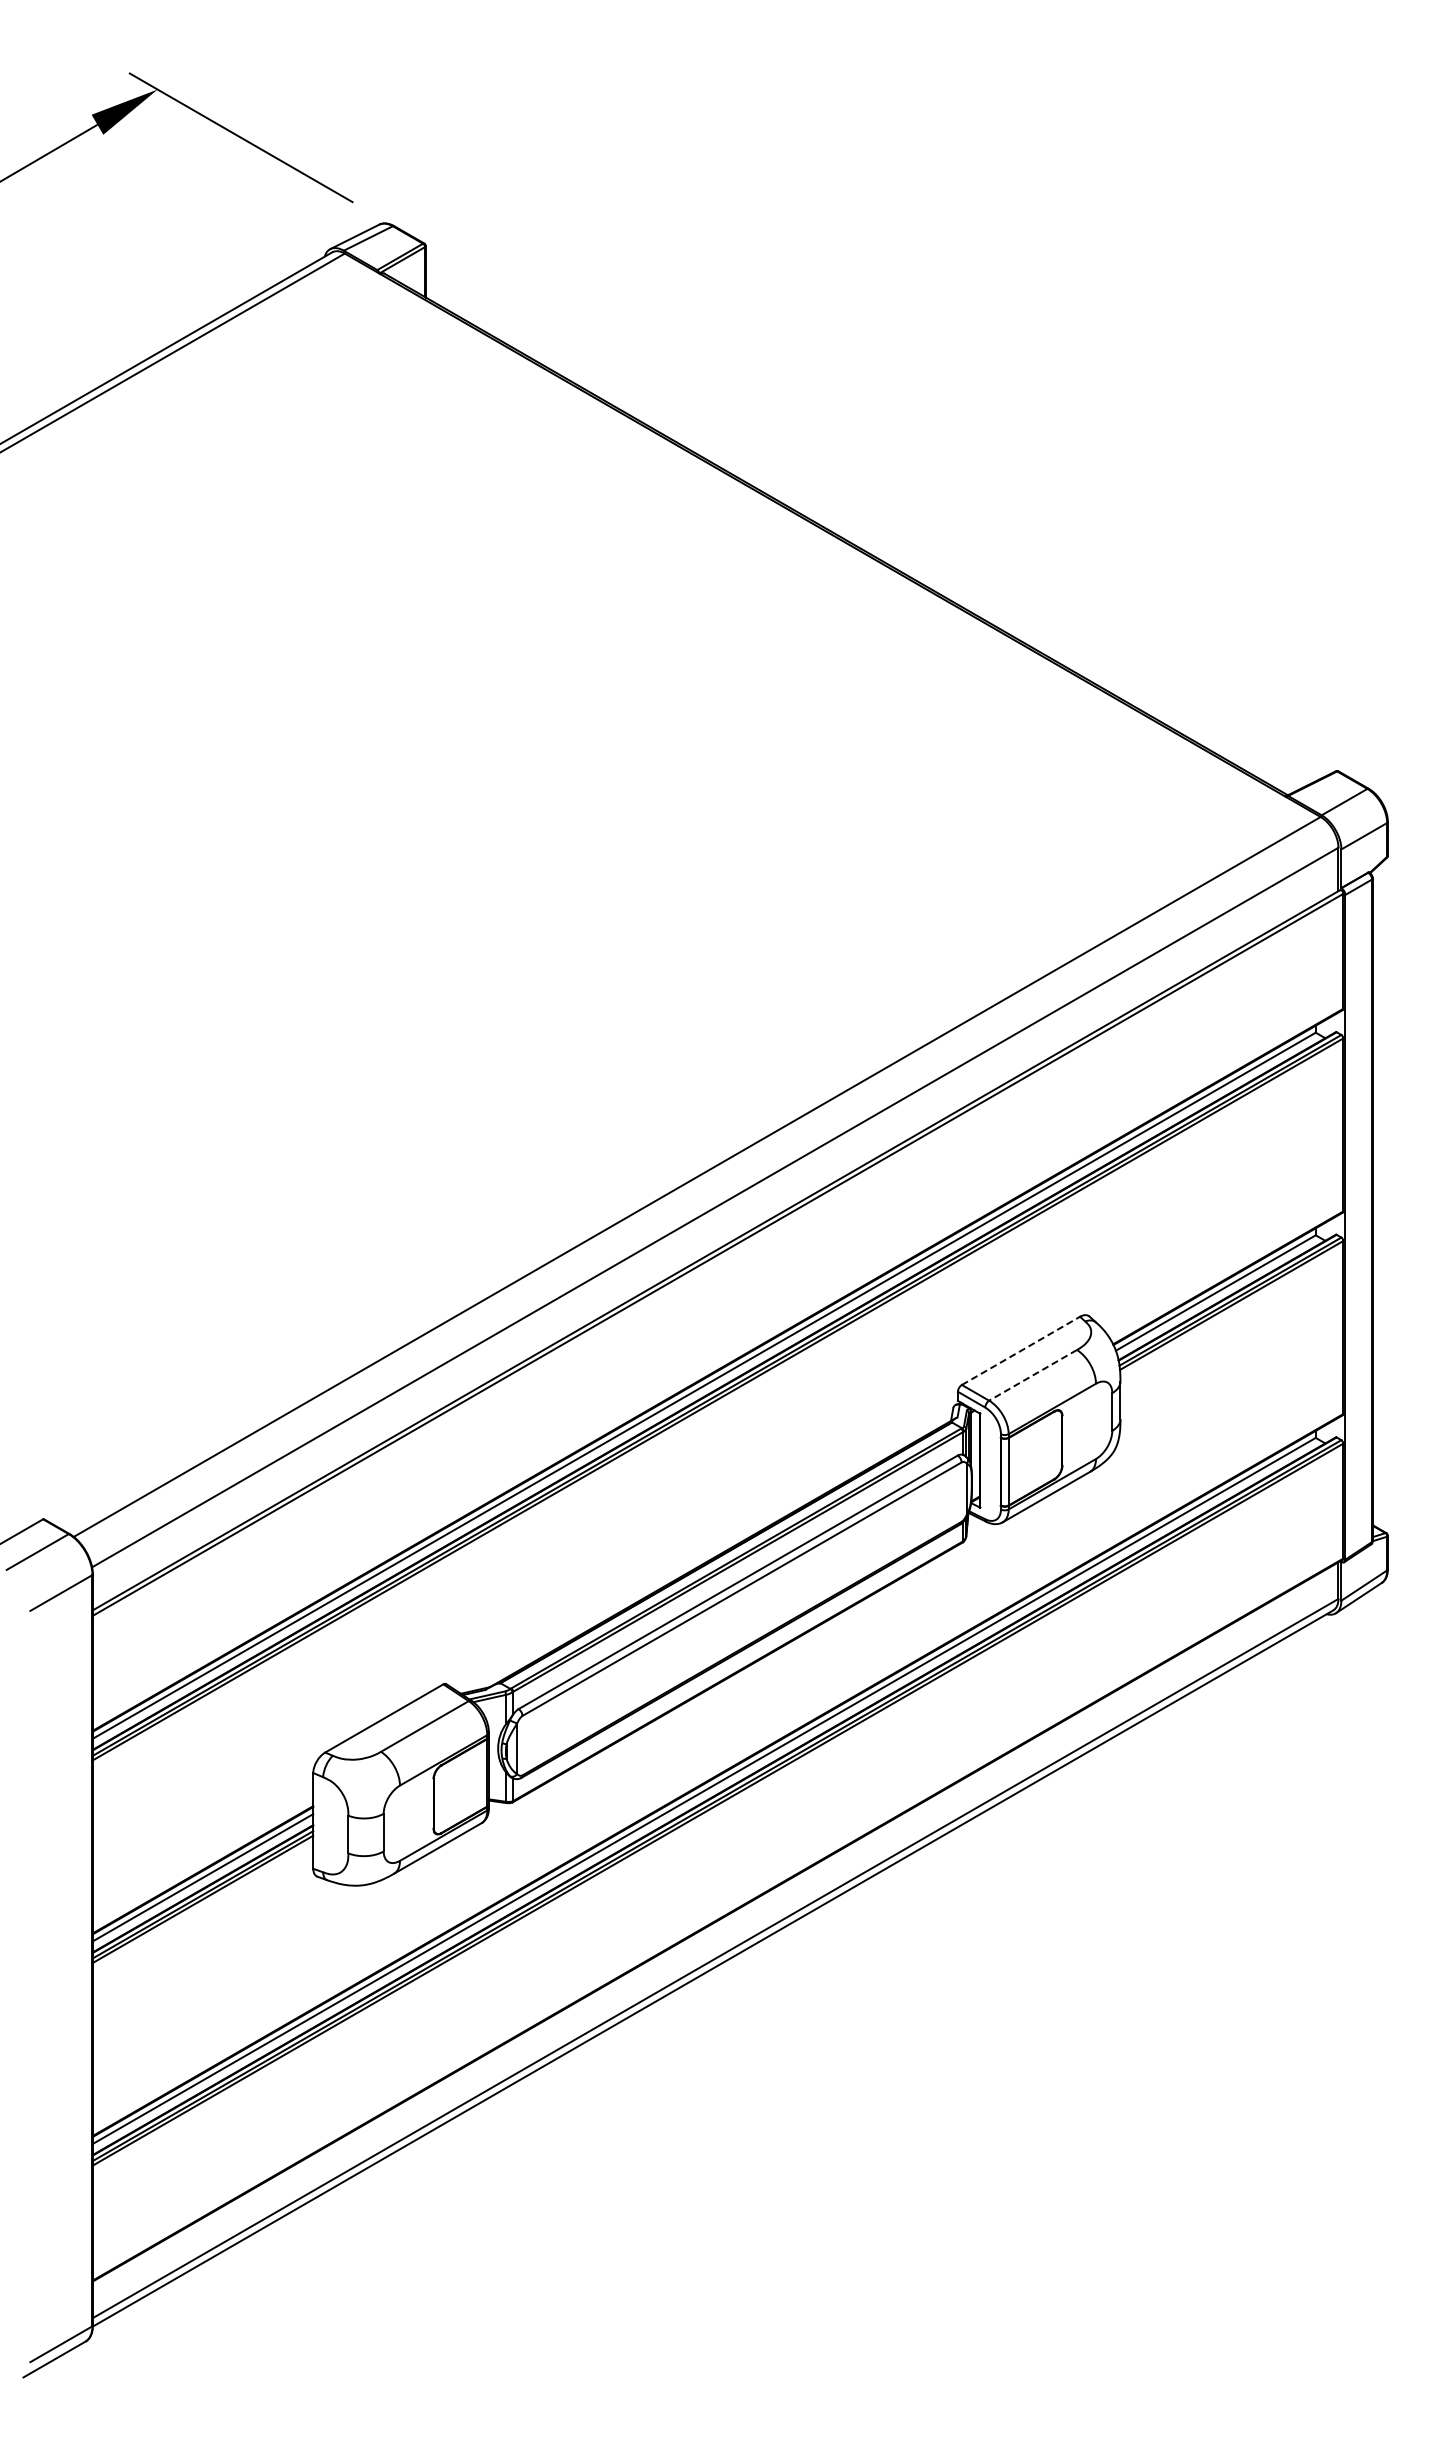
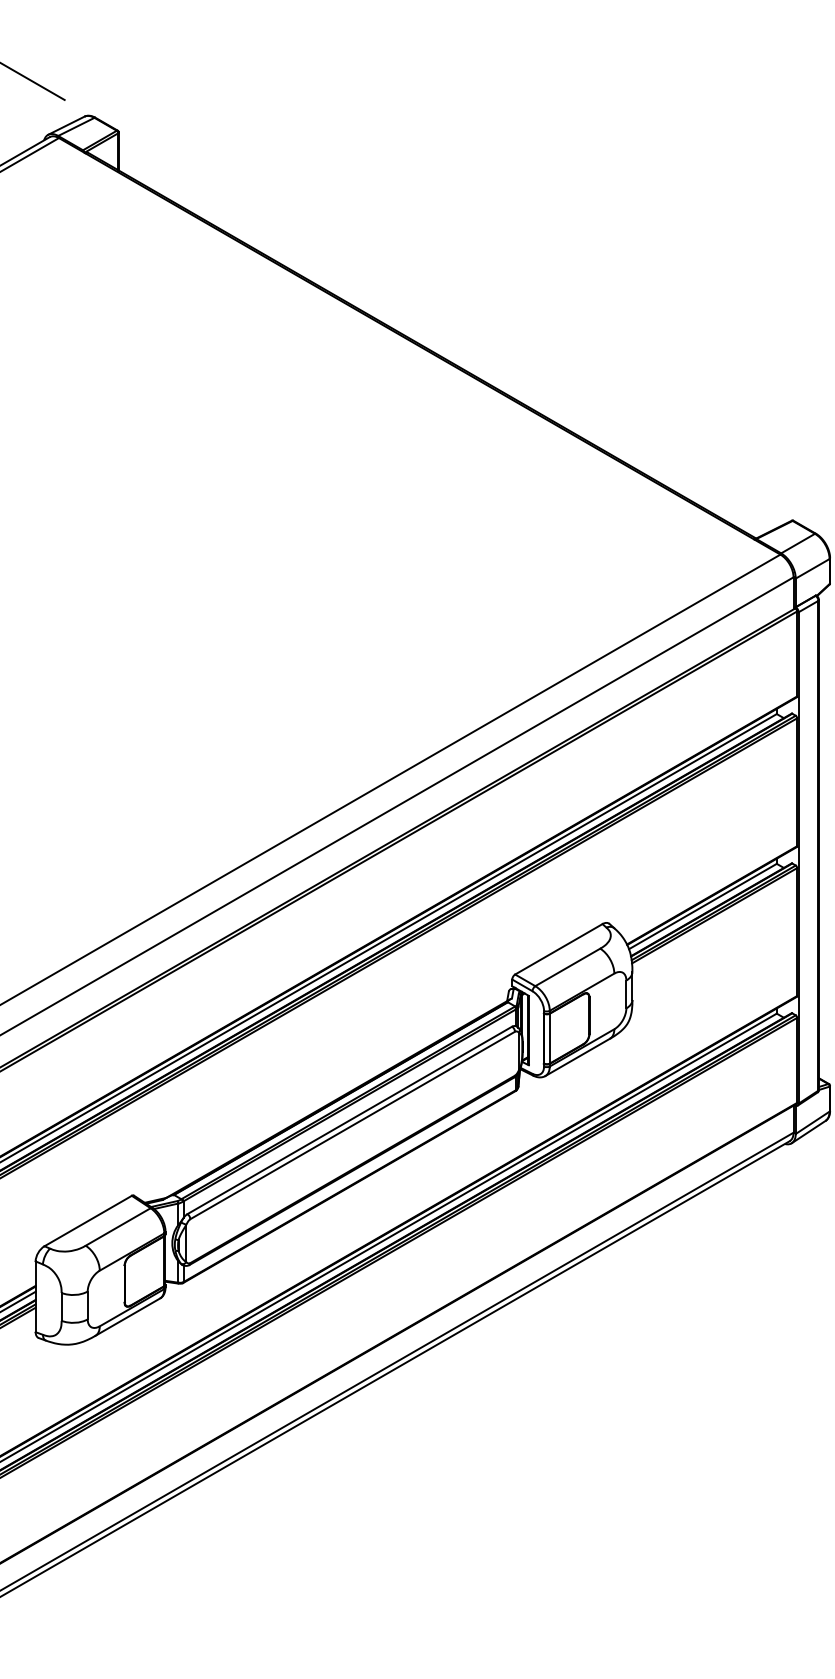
line: (1021, 1350) -> (559, 949), dashed -> solid
line: (1033, 1375) -> (568, 967), dashed -> solid

